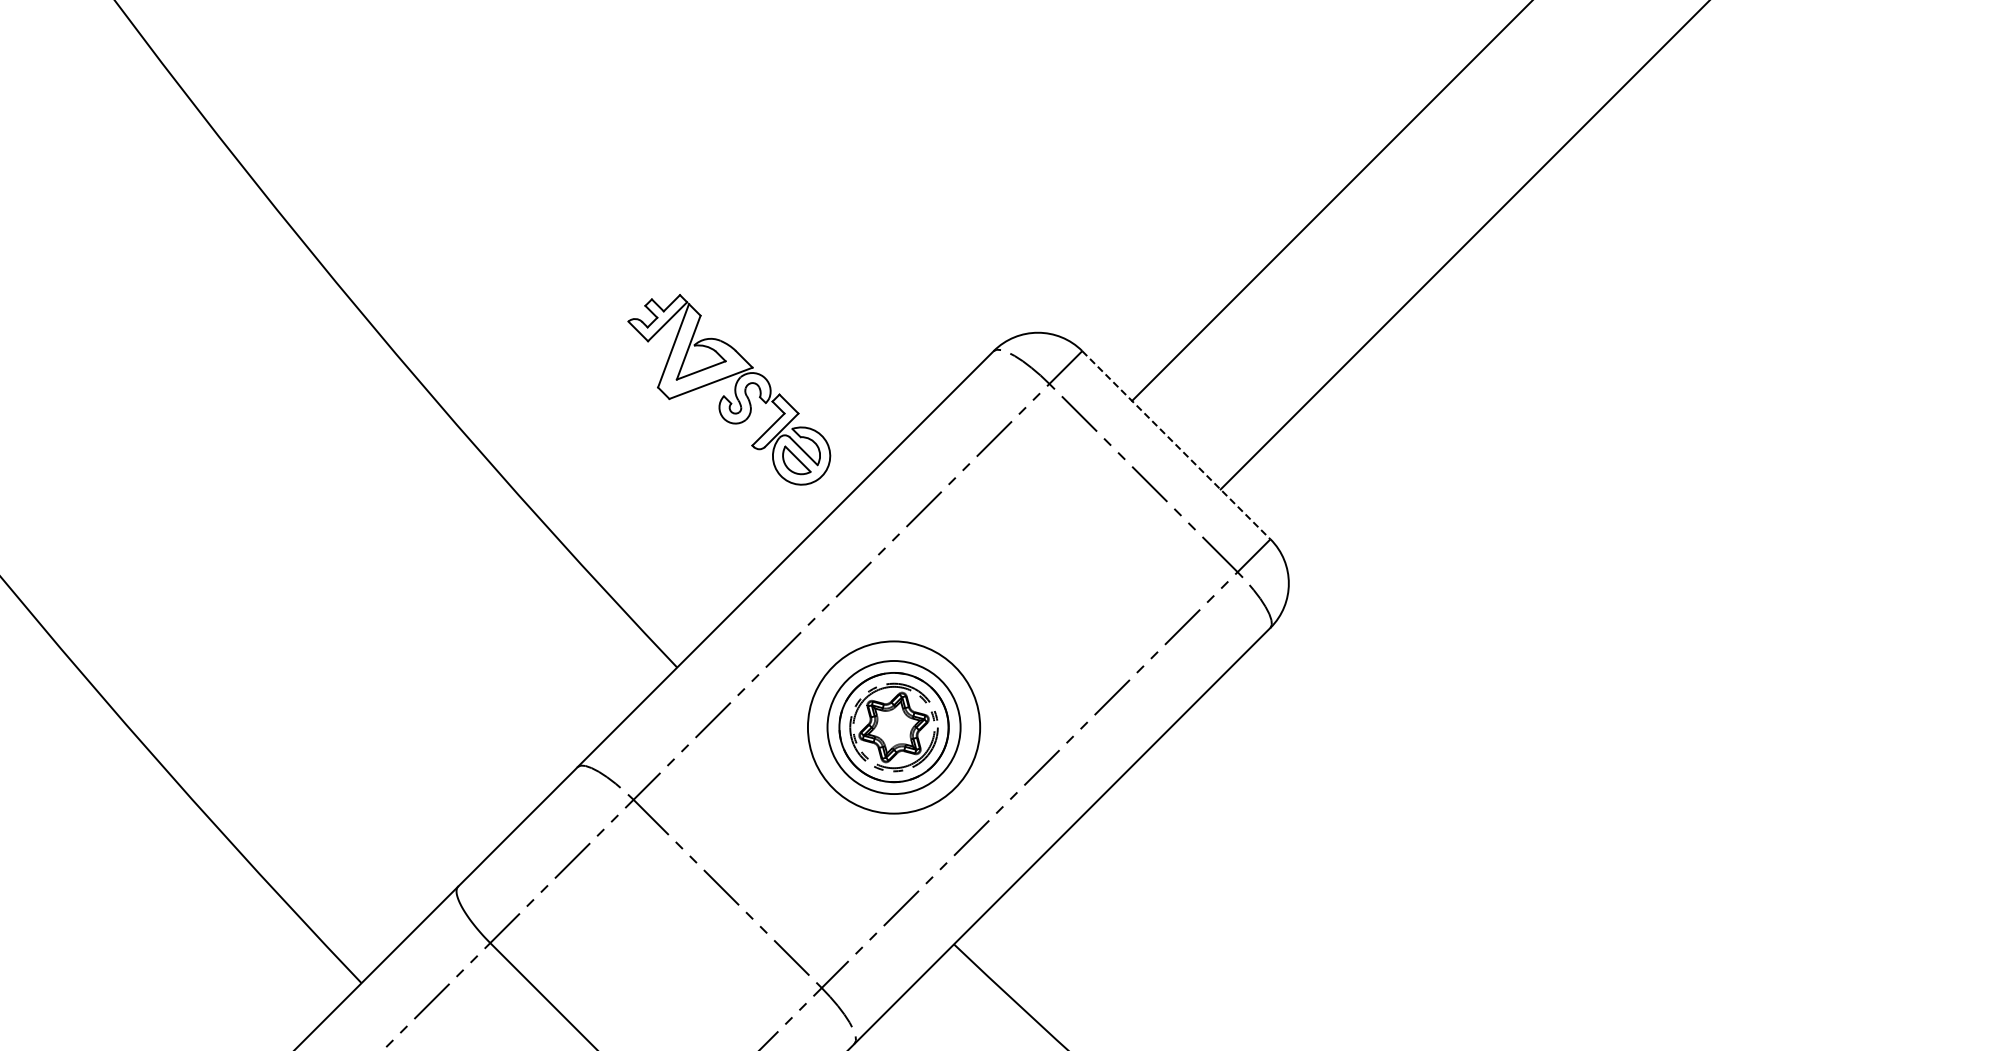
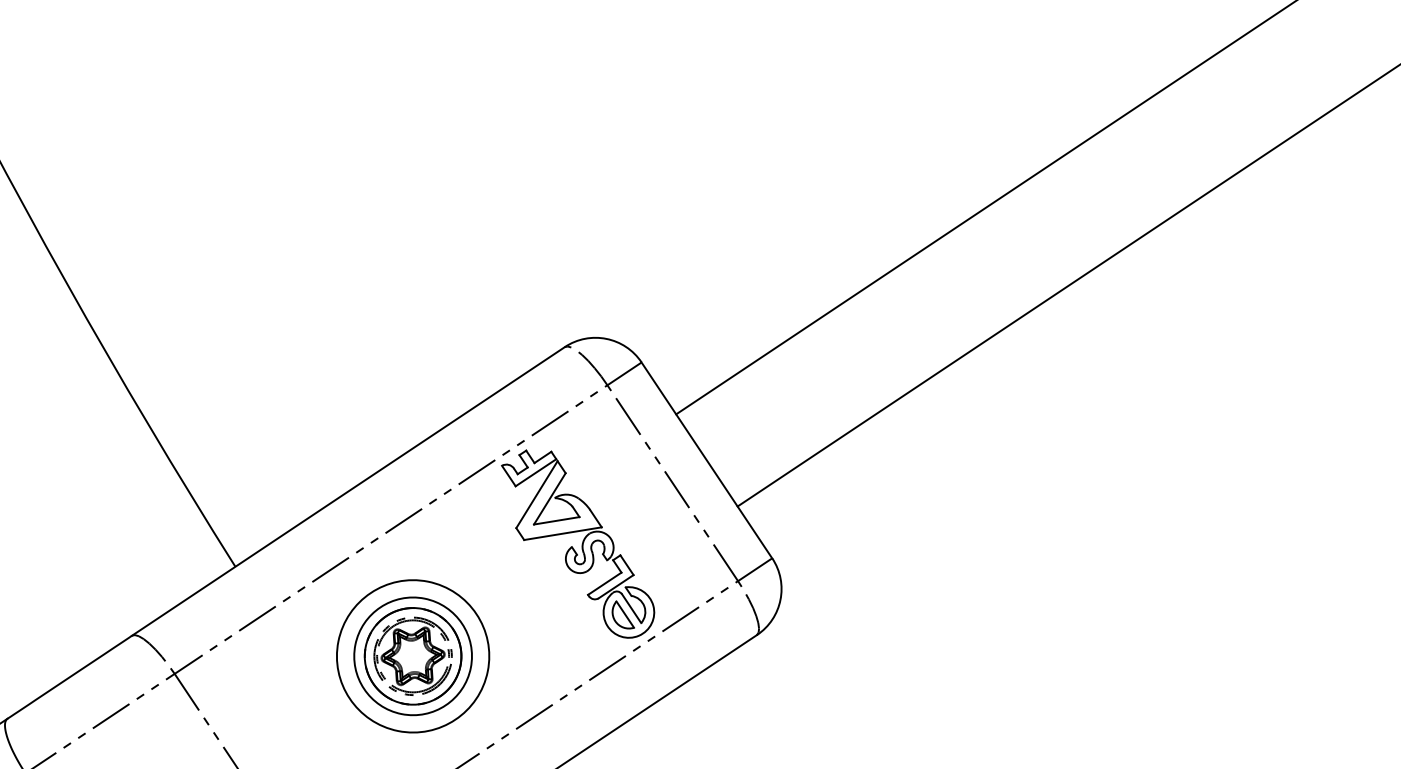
part: (729, 389) -> (577, 542), moved
line: (1176, 445) -> (706, 460), dashed -> solid

